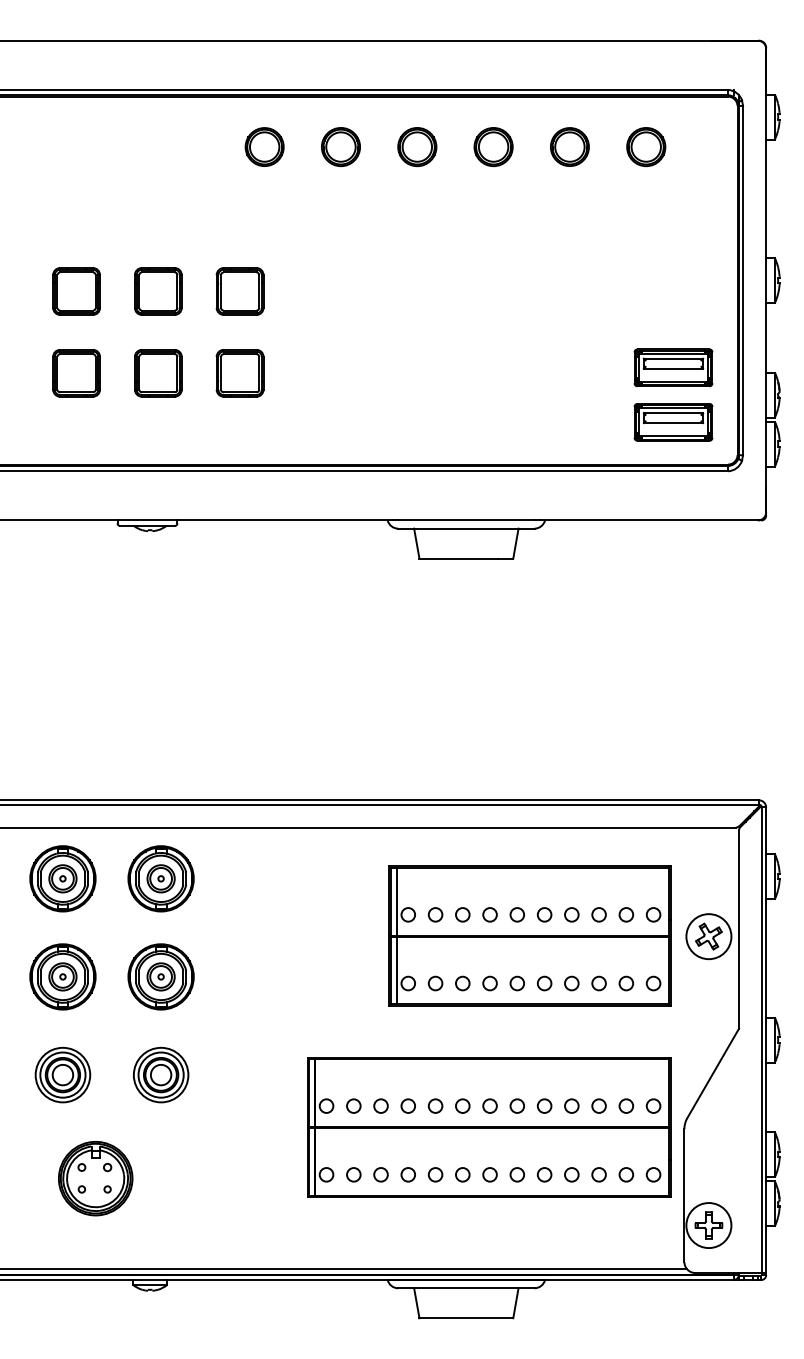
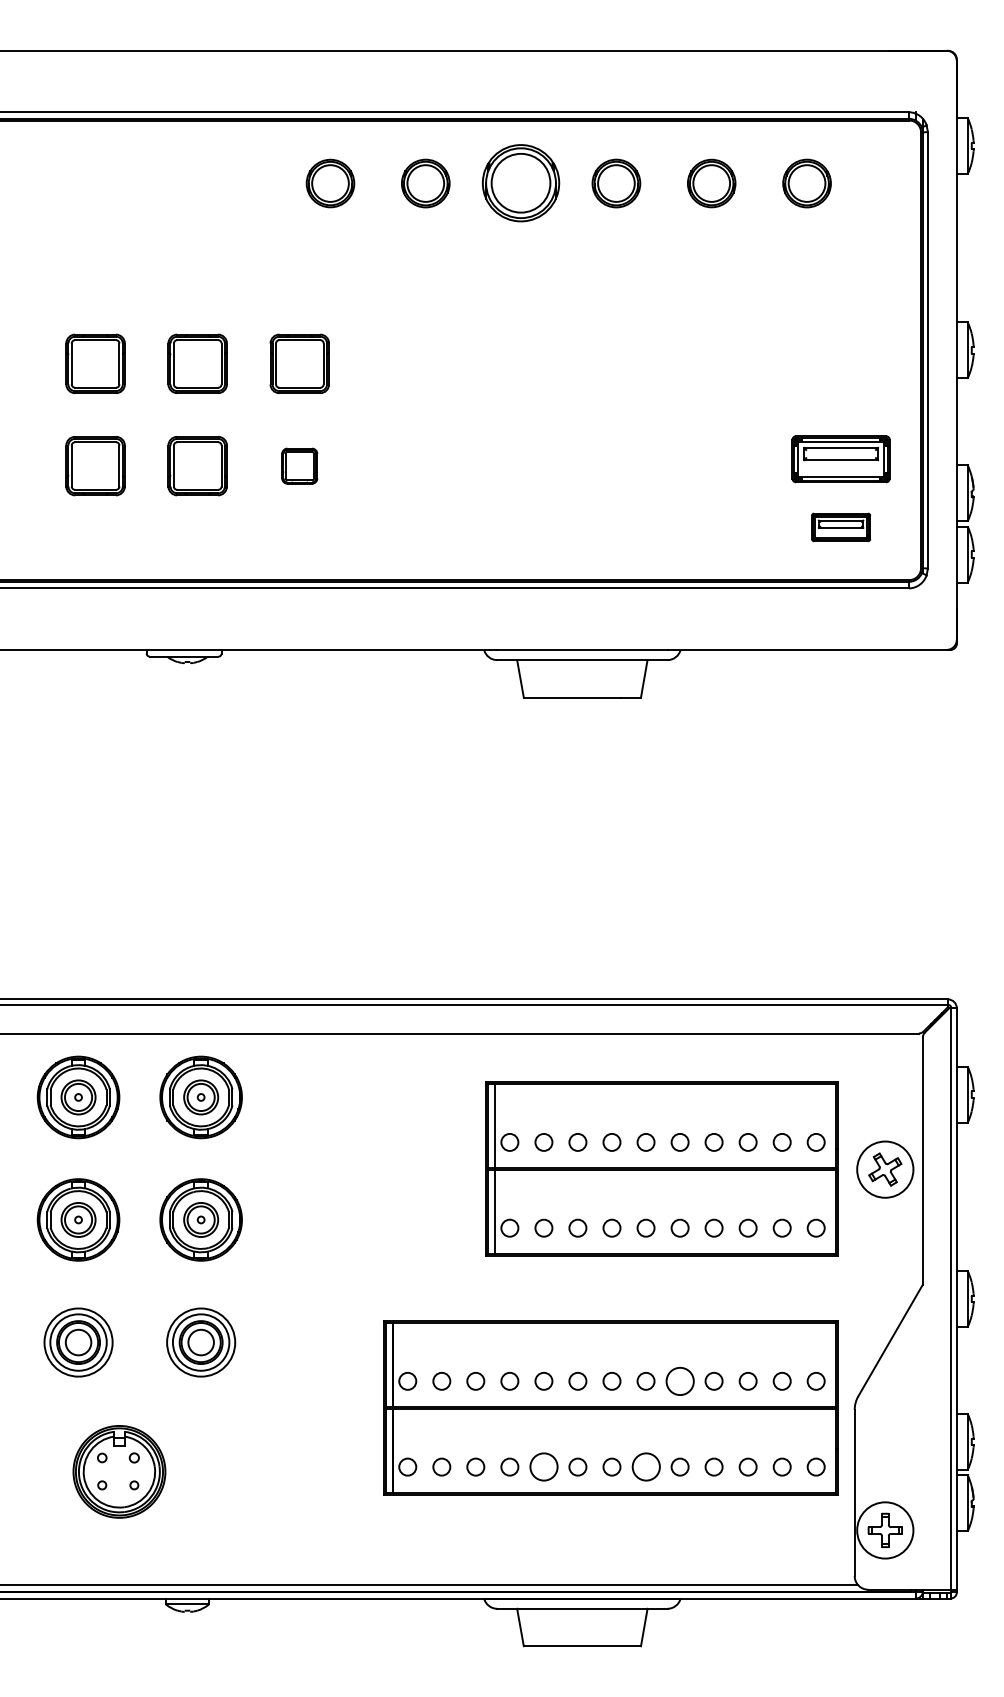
part: (417, 147) -> (521, 184), size x1.6
part: (239, 373) -> (299, 466), size x0.6
part: (673, 422) -> (841, 527), size x0.6
circle: (544, 1105) -> (679, 1380), size x1.6
circle: (435, 1174) -> (543, 1466), size x1.6
circle: (516, 1174) -> (644, 1466), size x1.6

